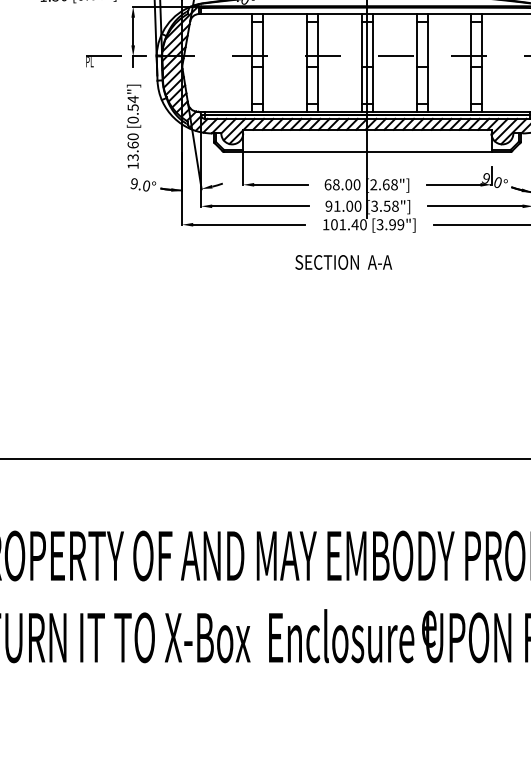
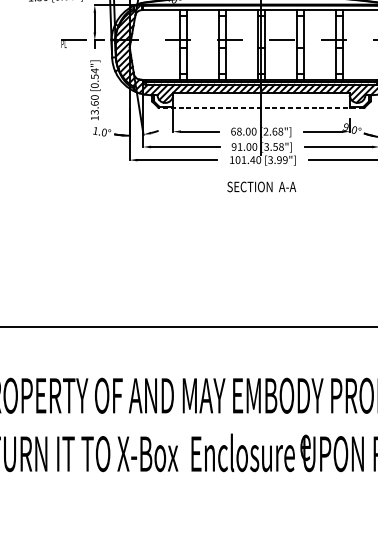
line: (366, 151) -> (260, 107), solid -> dashed
text: (133, 183) -> (95, 130), 9.0° -> 1.0°
text: (343, 262) -> (261, 186), moved

